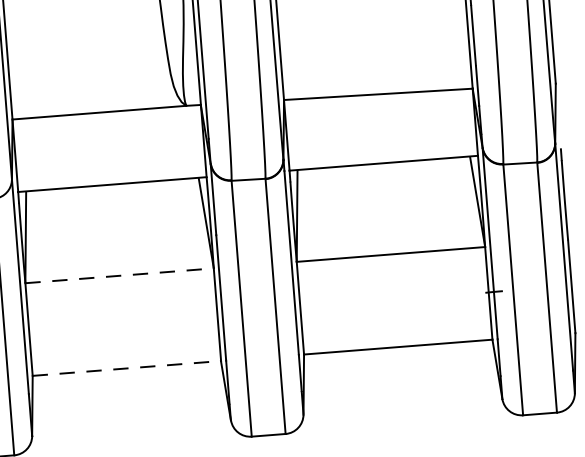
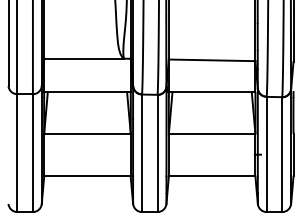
line: (119, 274) -> (87, 133), dashed -> solid
line: (126, 368) -> (87, 176), dashed -> solid

